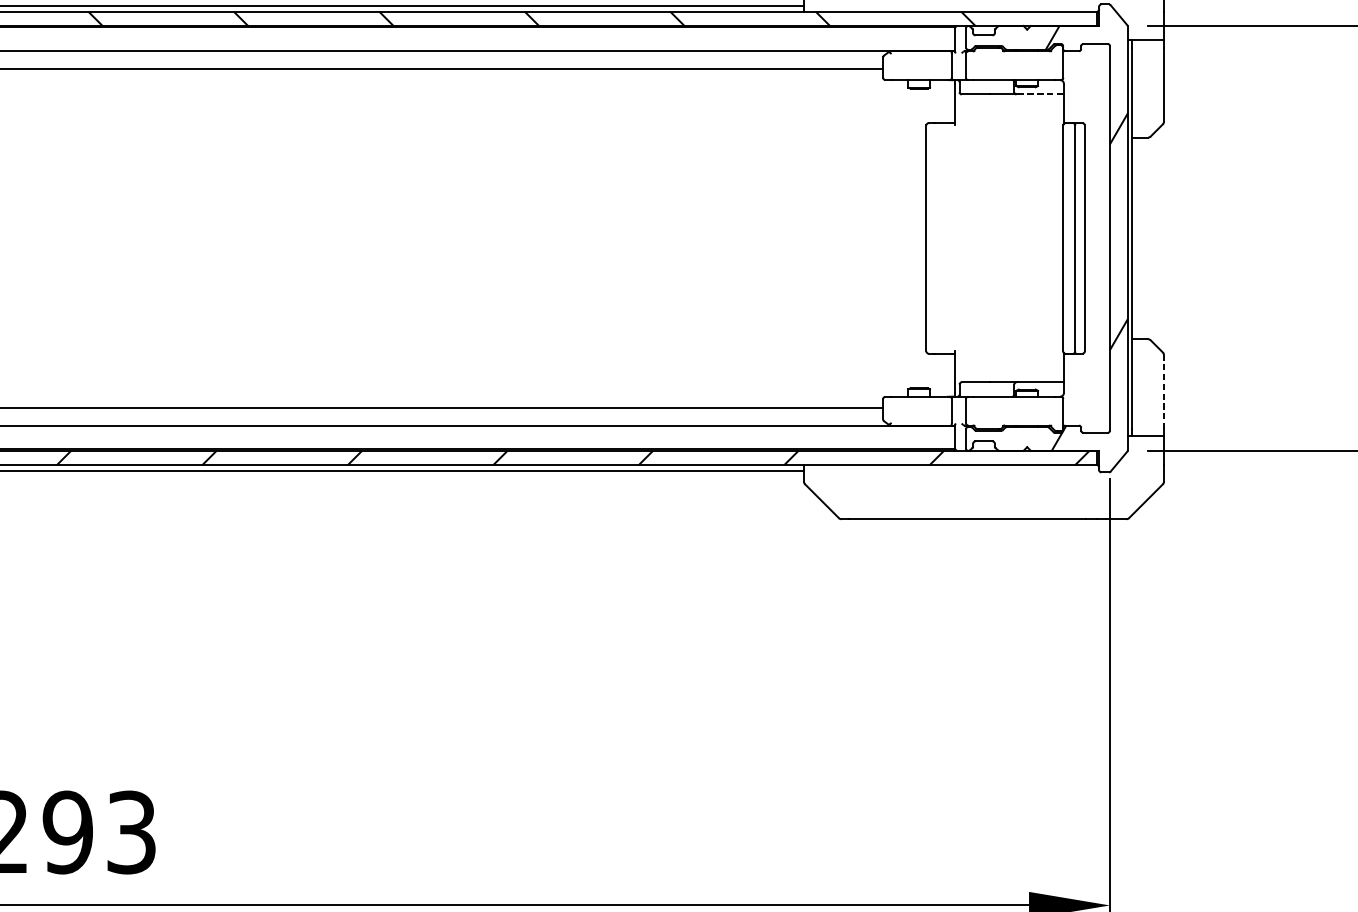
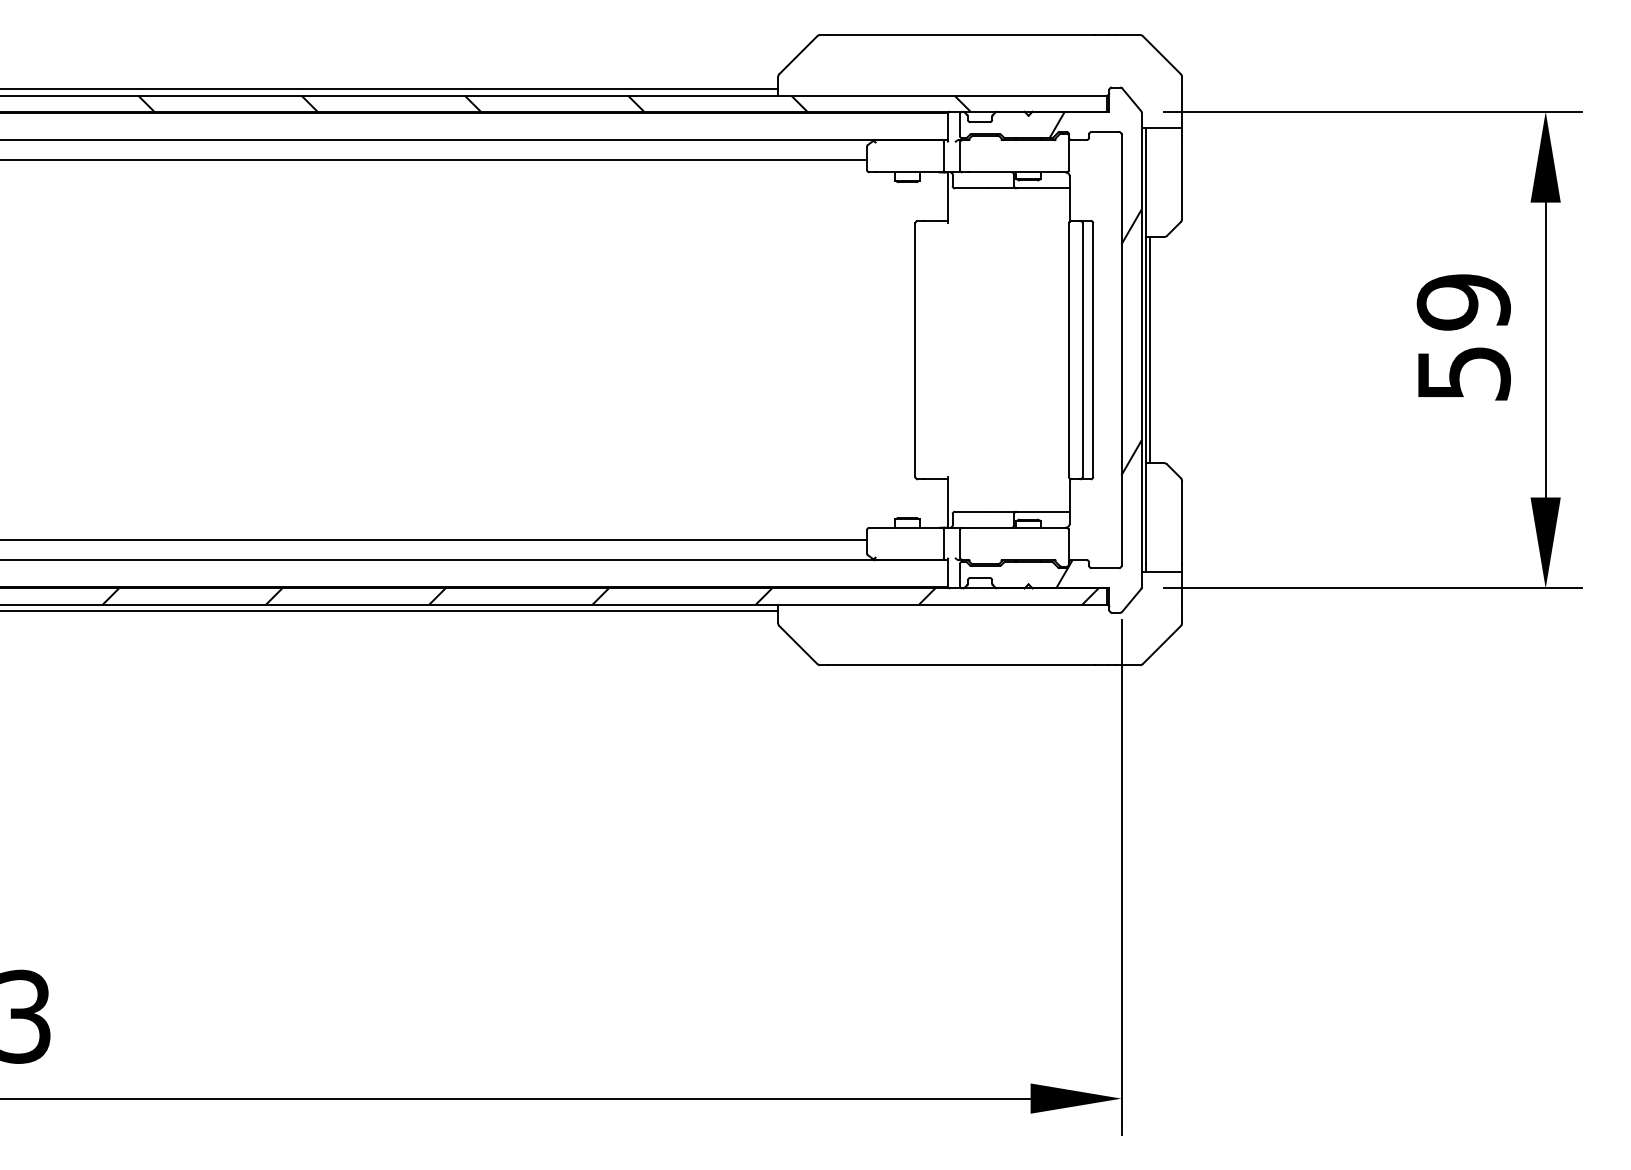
line: (1040, 94) -> (1043, 188), dashed -> solid
line: (1134, 237) -> (1149, 349), added
line: (1164, 392) -> (1182, 522), dashed -> solid

